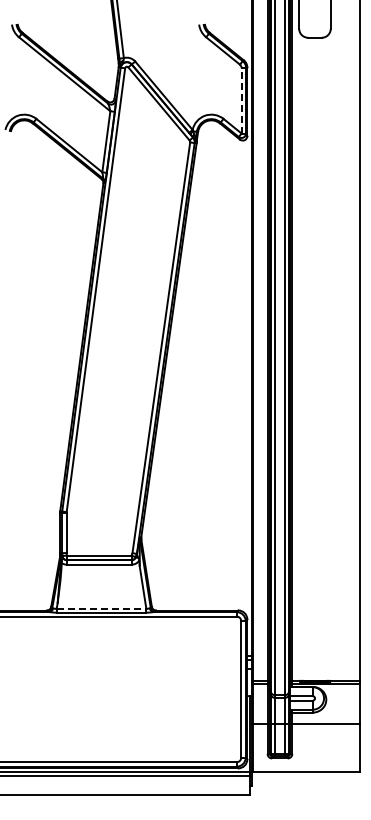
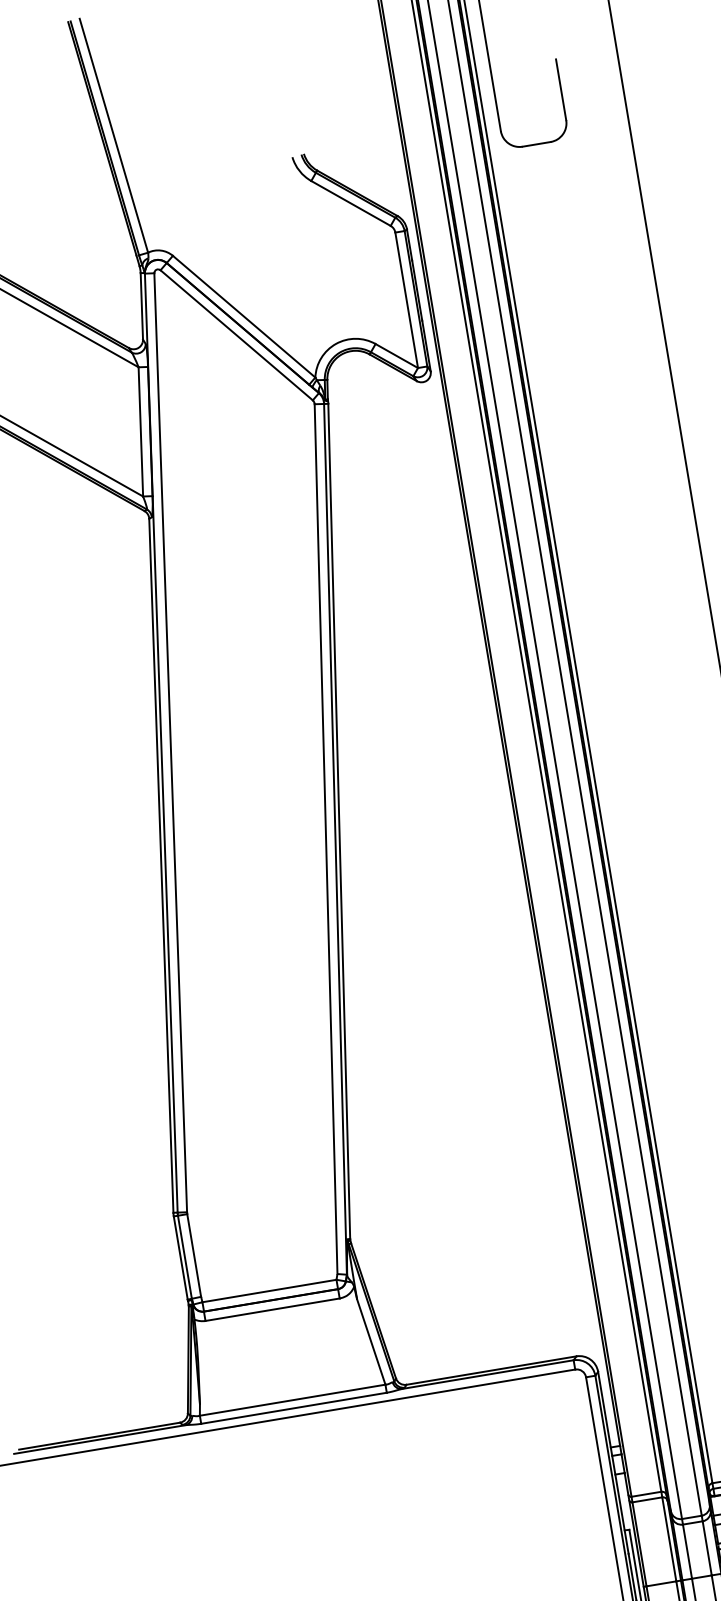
line: (241, 100) -> (406, 299), dashed -> solid
line: (101, 608) -> (292, 1399), dashed -> solid

